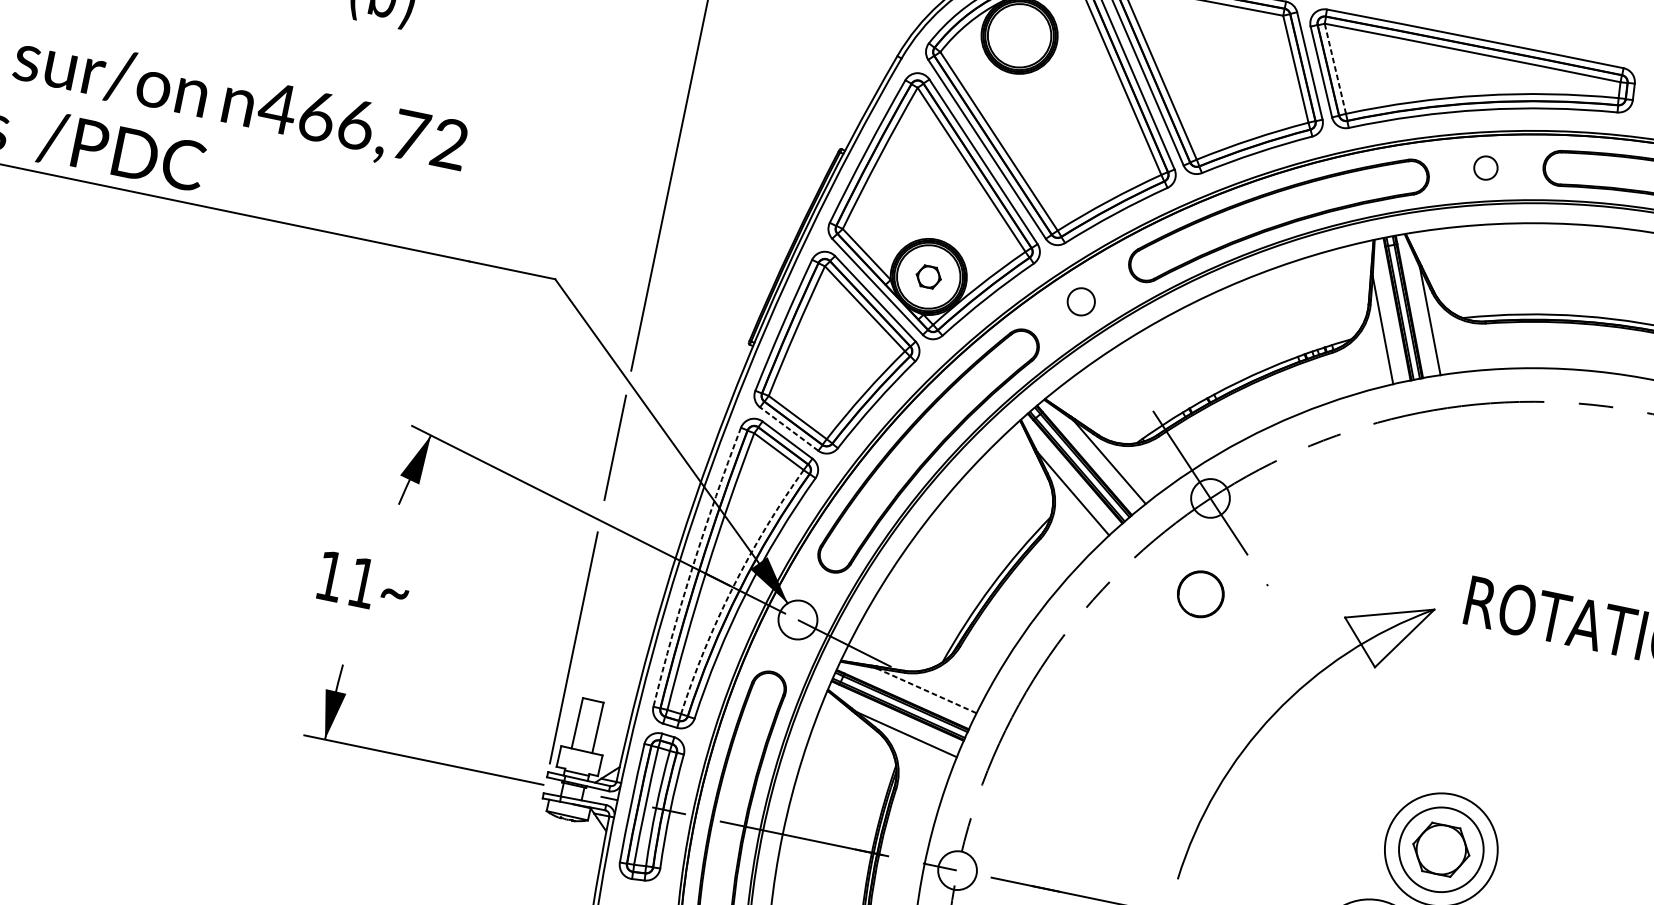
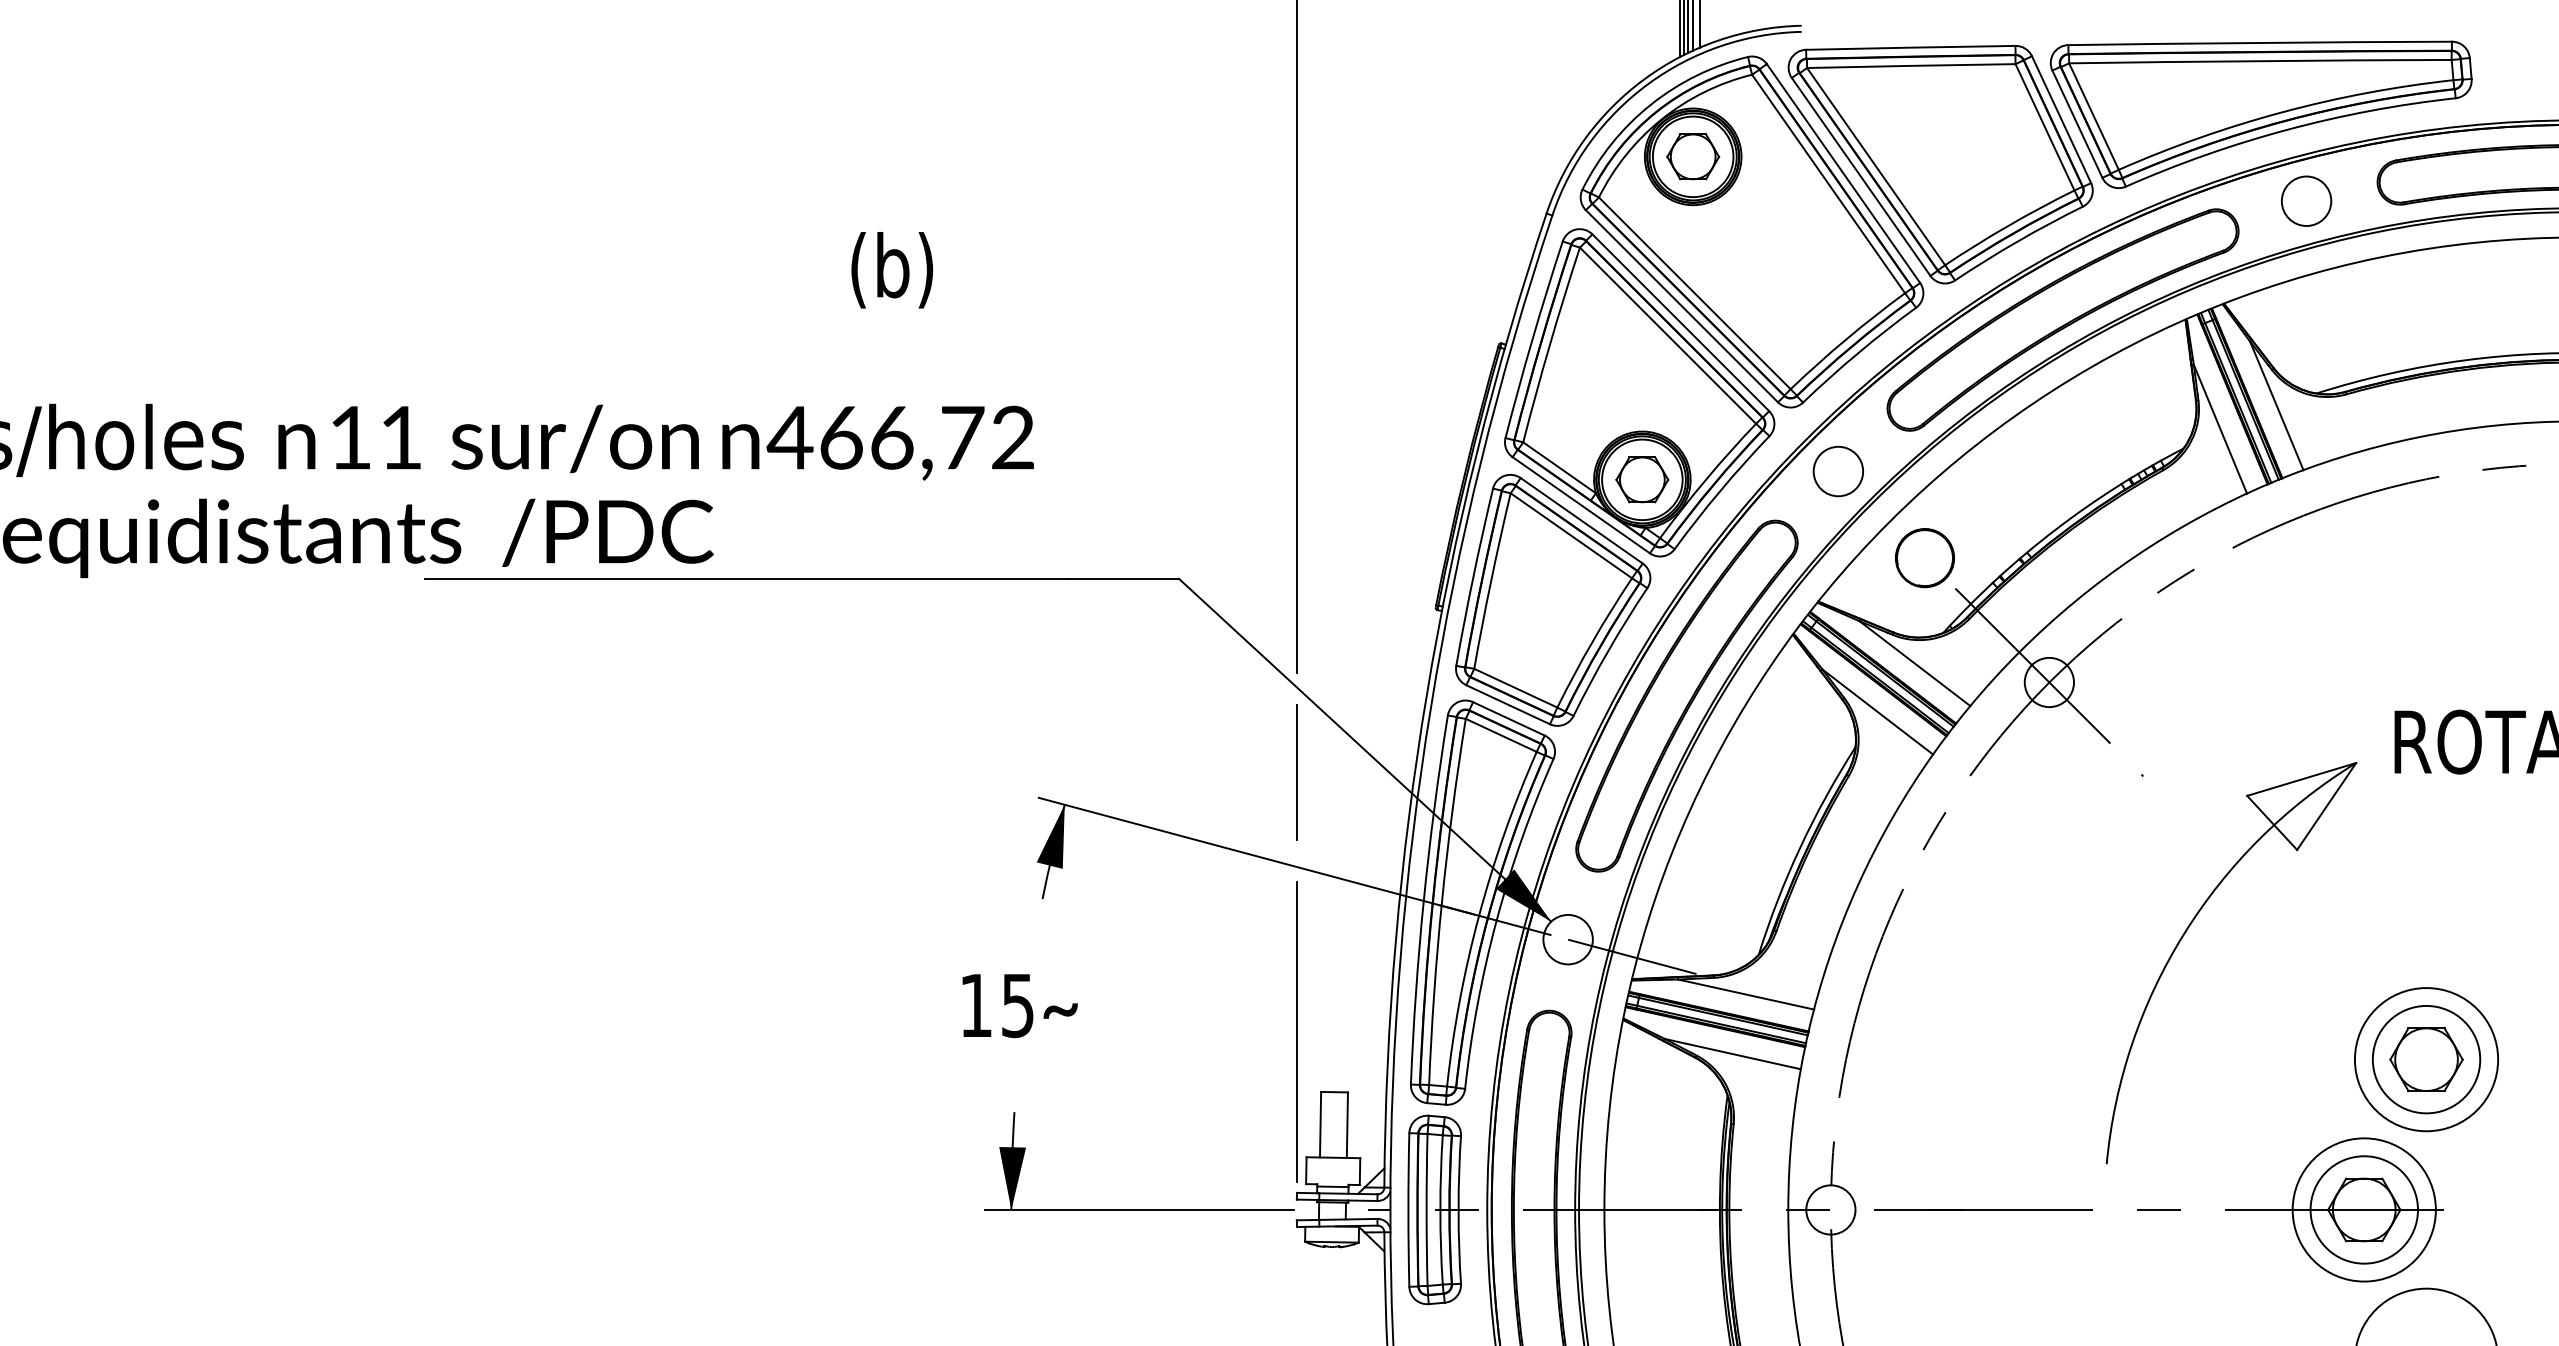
part: (1019, 35) -> (1693, 156), added
line: (1335, 68) -> (2093, 116), dashed -> solid
circle: (1486, 167) -> (2306, 200), size x1.67
part: (928, 276) -> (1642, 479), size x1.67
circle: (1080, 301) -> (1837, 471), size x1.43
line: (788, 428) -> (1507, 704), dashed -> solid
arc: (692, 565) -> (1423, 899), dashed -> solid
text: (362, 583) -> (1017, 1006), 11 -> 15
arc: (733, 587) -> (1479, 915), dashed -> solid
circle: (1200, 594) -> (1924, 558), moved
line: (926, 690) -> (1746, 994), dashed -> solid

